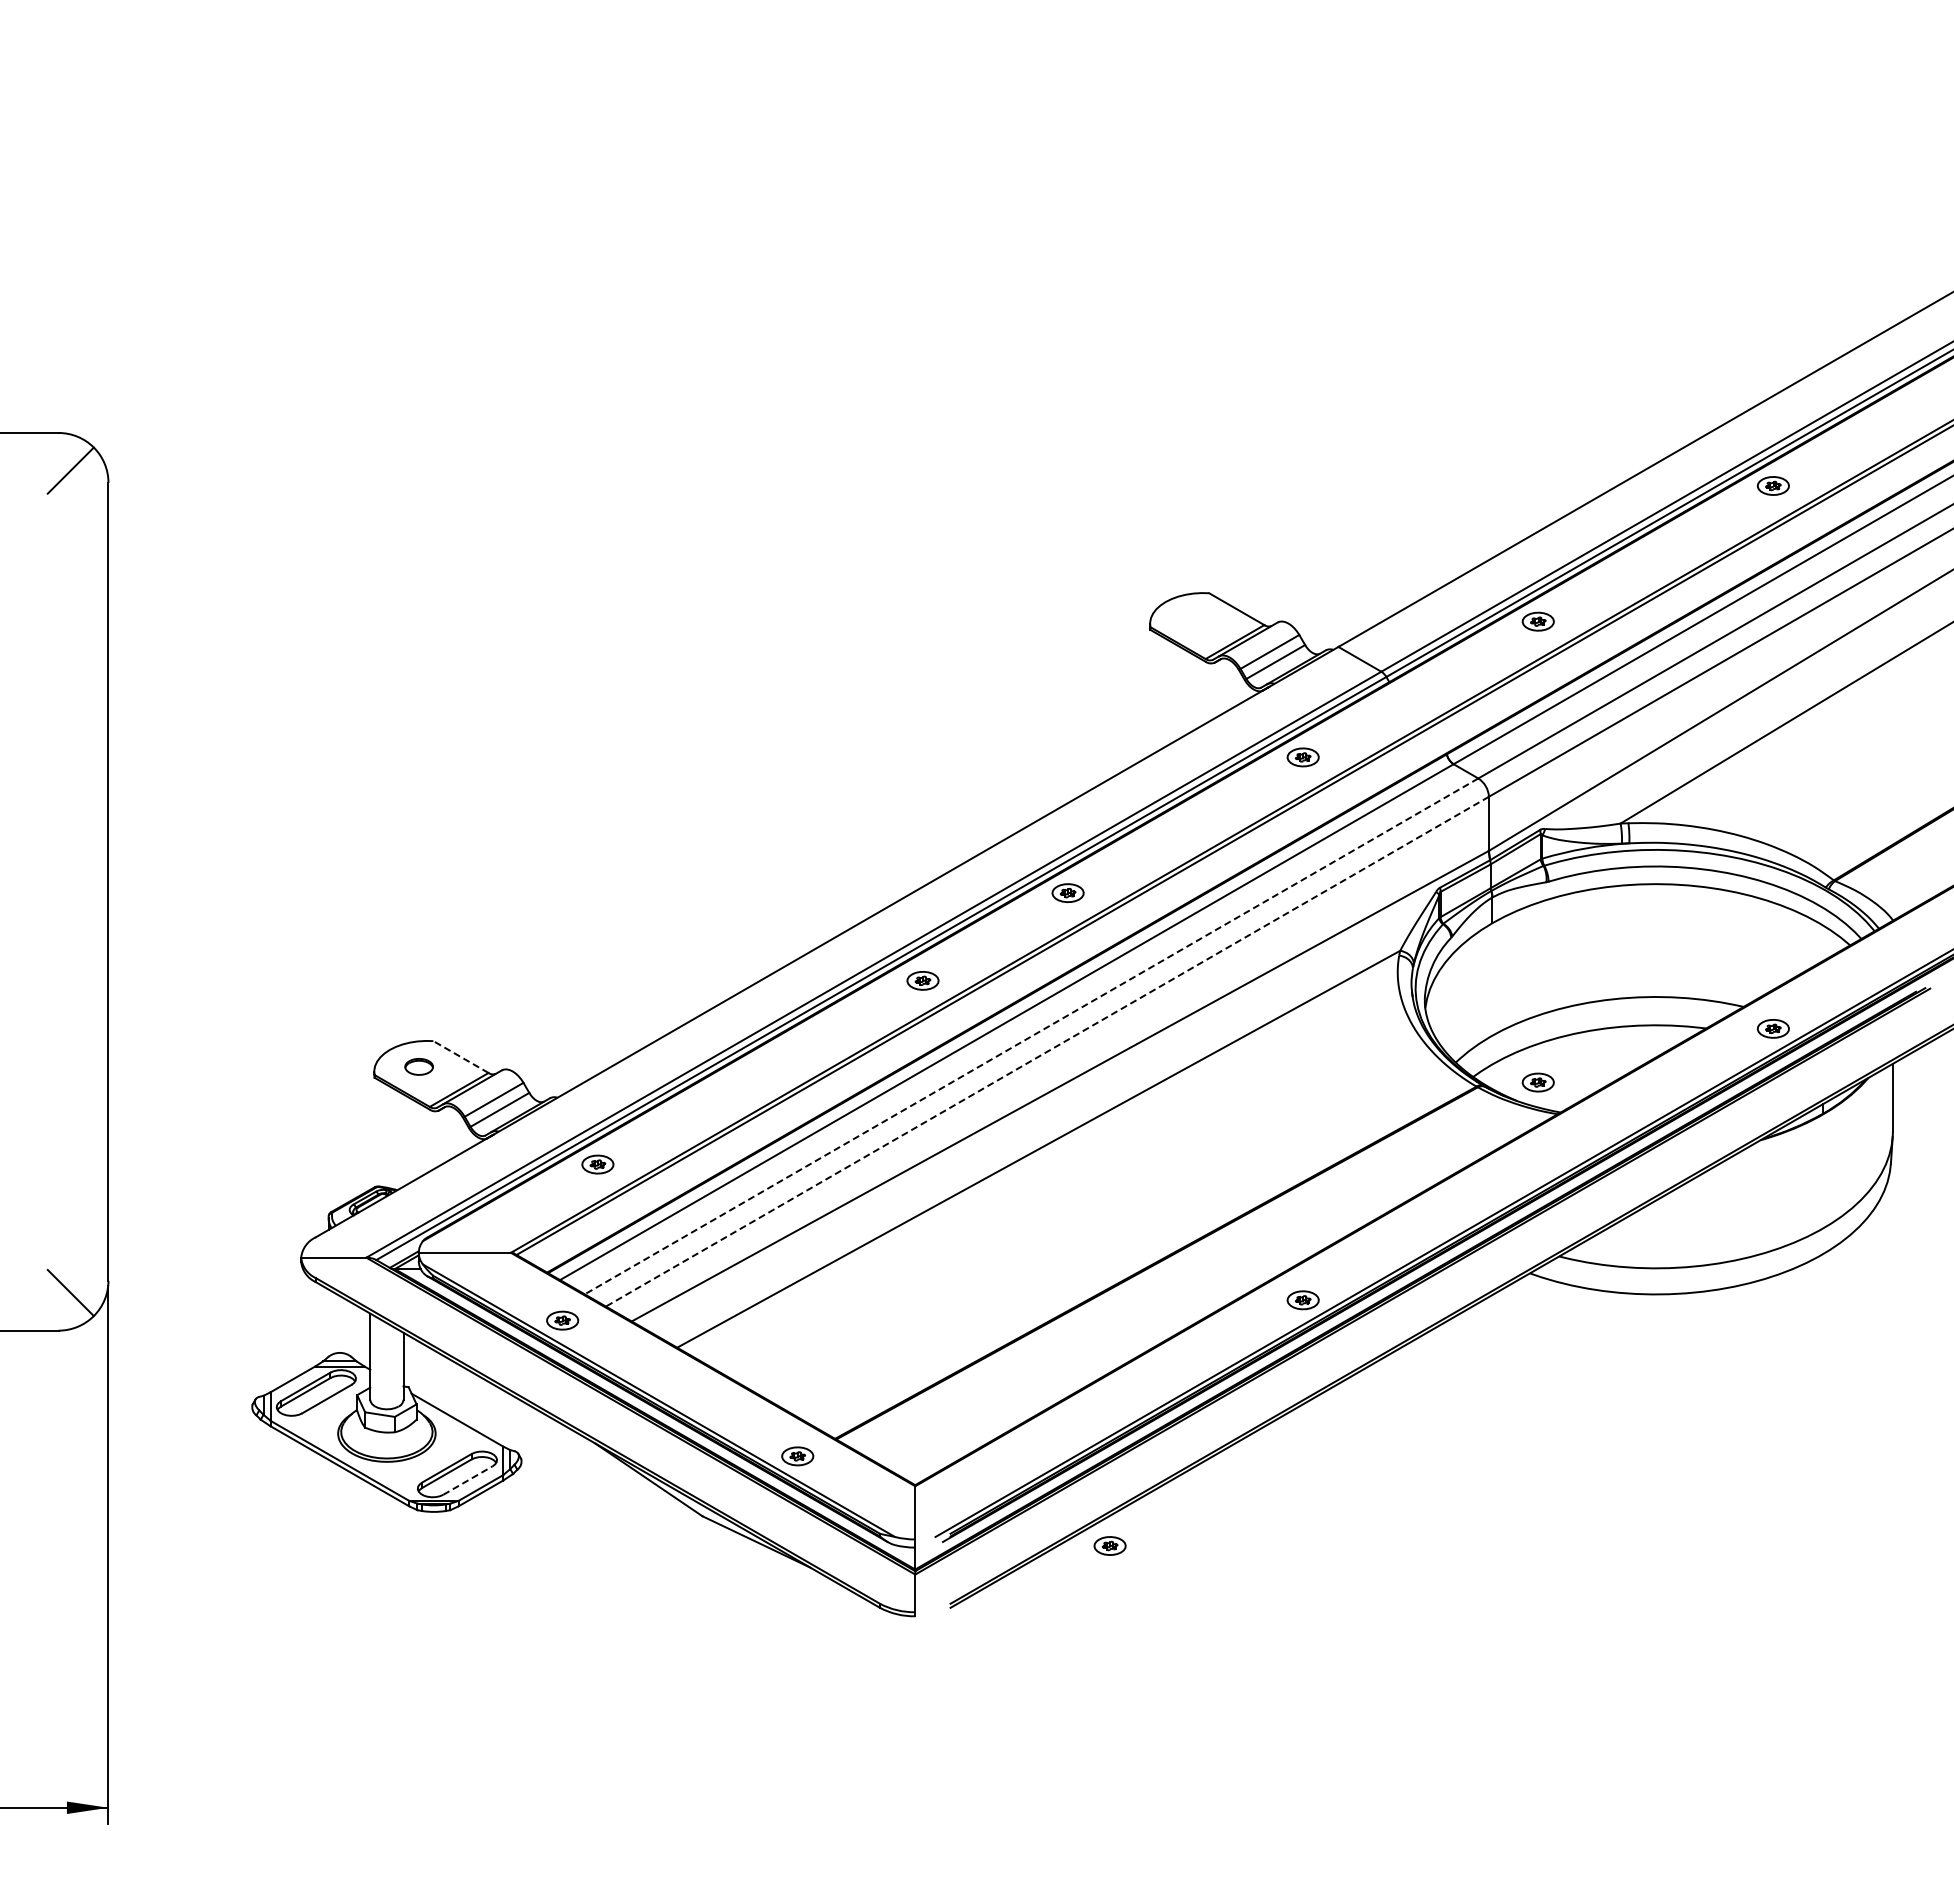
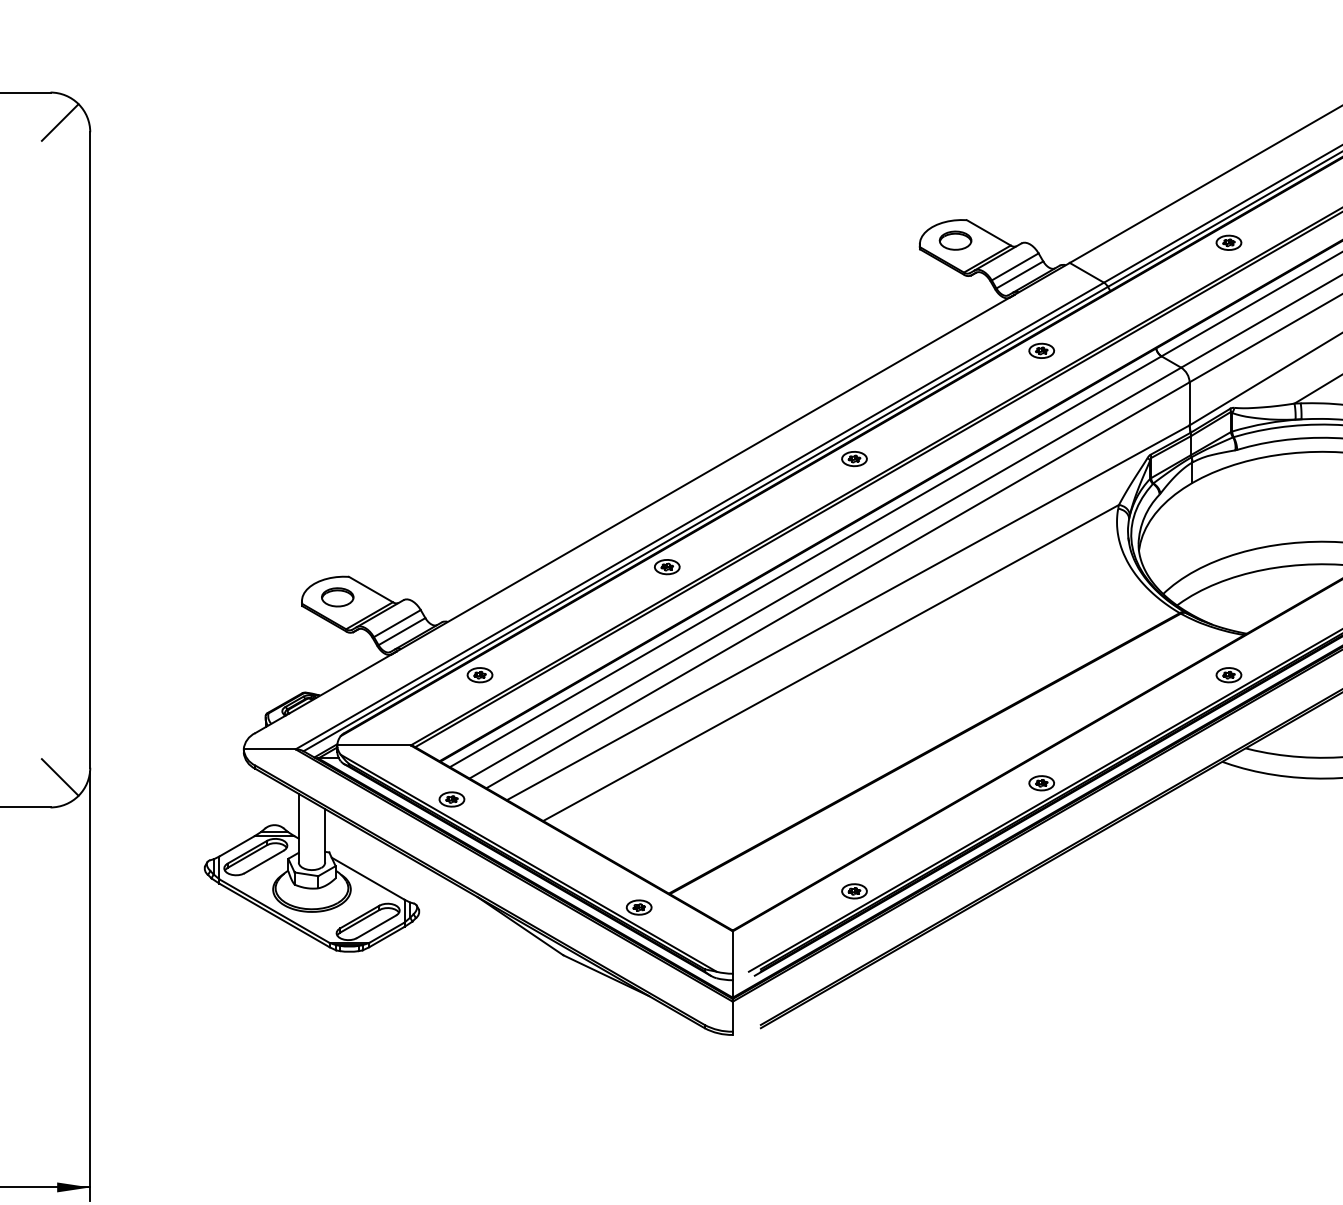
part: (1194, 618) -> (955, 240), added
part: (922, 980) -> (666, 566), moved
line: (1031, 1036) -> (825, 573), dashed -> solid
line: (1047, 1051) -> (838, 585), dashed -> solid
line: (460, 1057) -> (370, 589), dashed -> solid
part: (418, 1066) -> (337, 597), size x1.43
part: (1537, 1082) -> (1228, 675), moved
line: (468, 1480) -> (376, 926), dashed -> solid
part: (1109, 1545) -> (854, 890), moved

